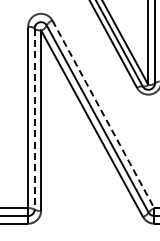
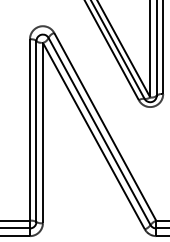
line: (103, 115) -> (105, 127), dashed -> solid
line: (34, 120) -> (36, 132), dashed -> solid

